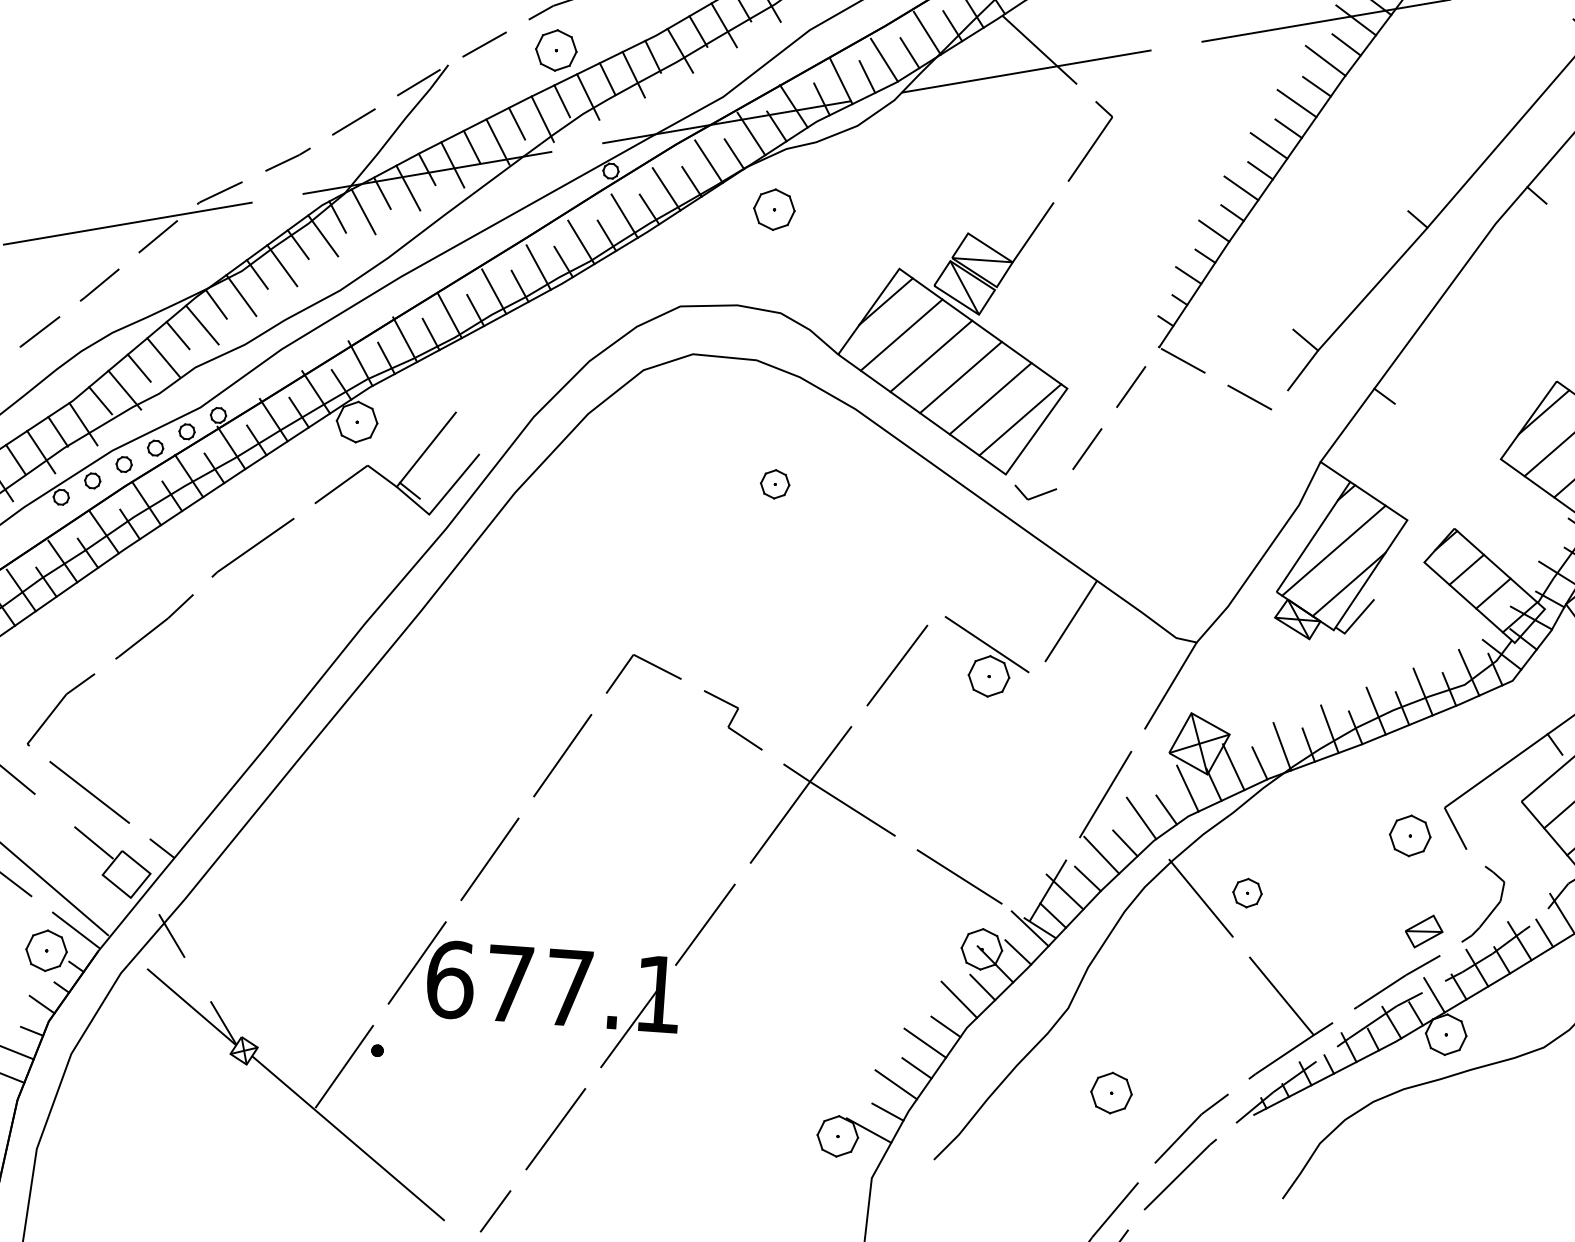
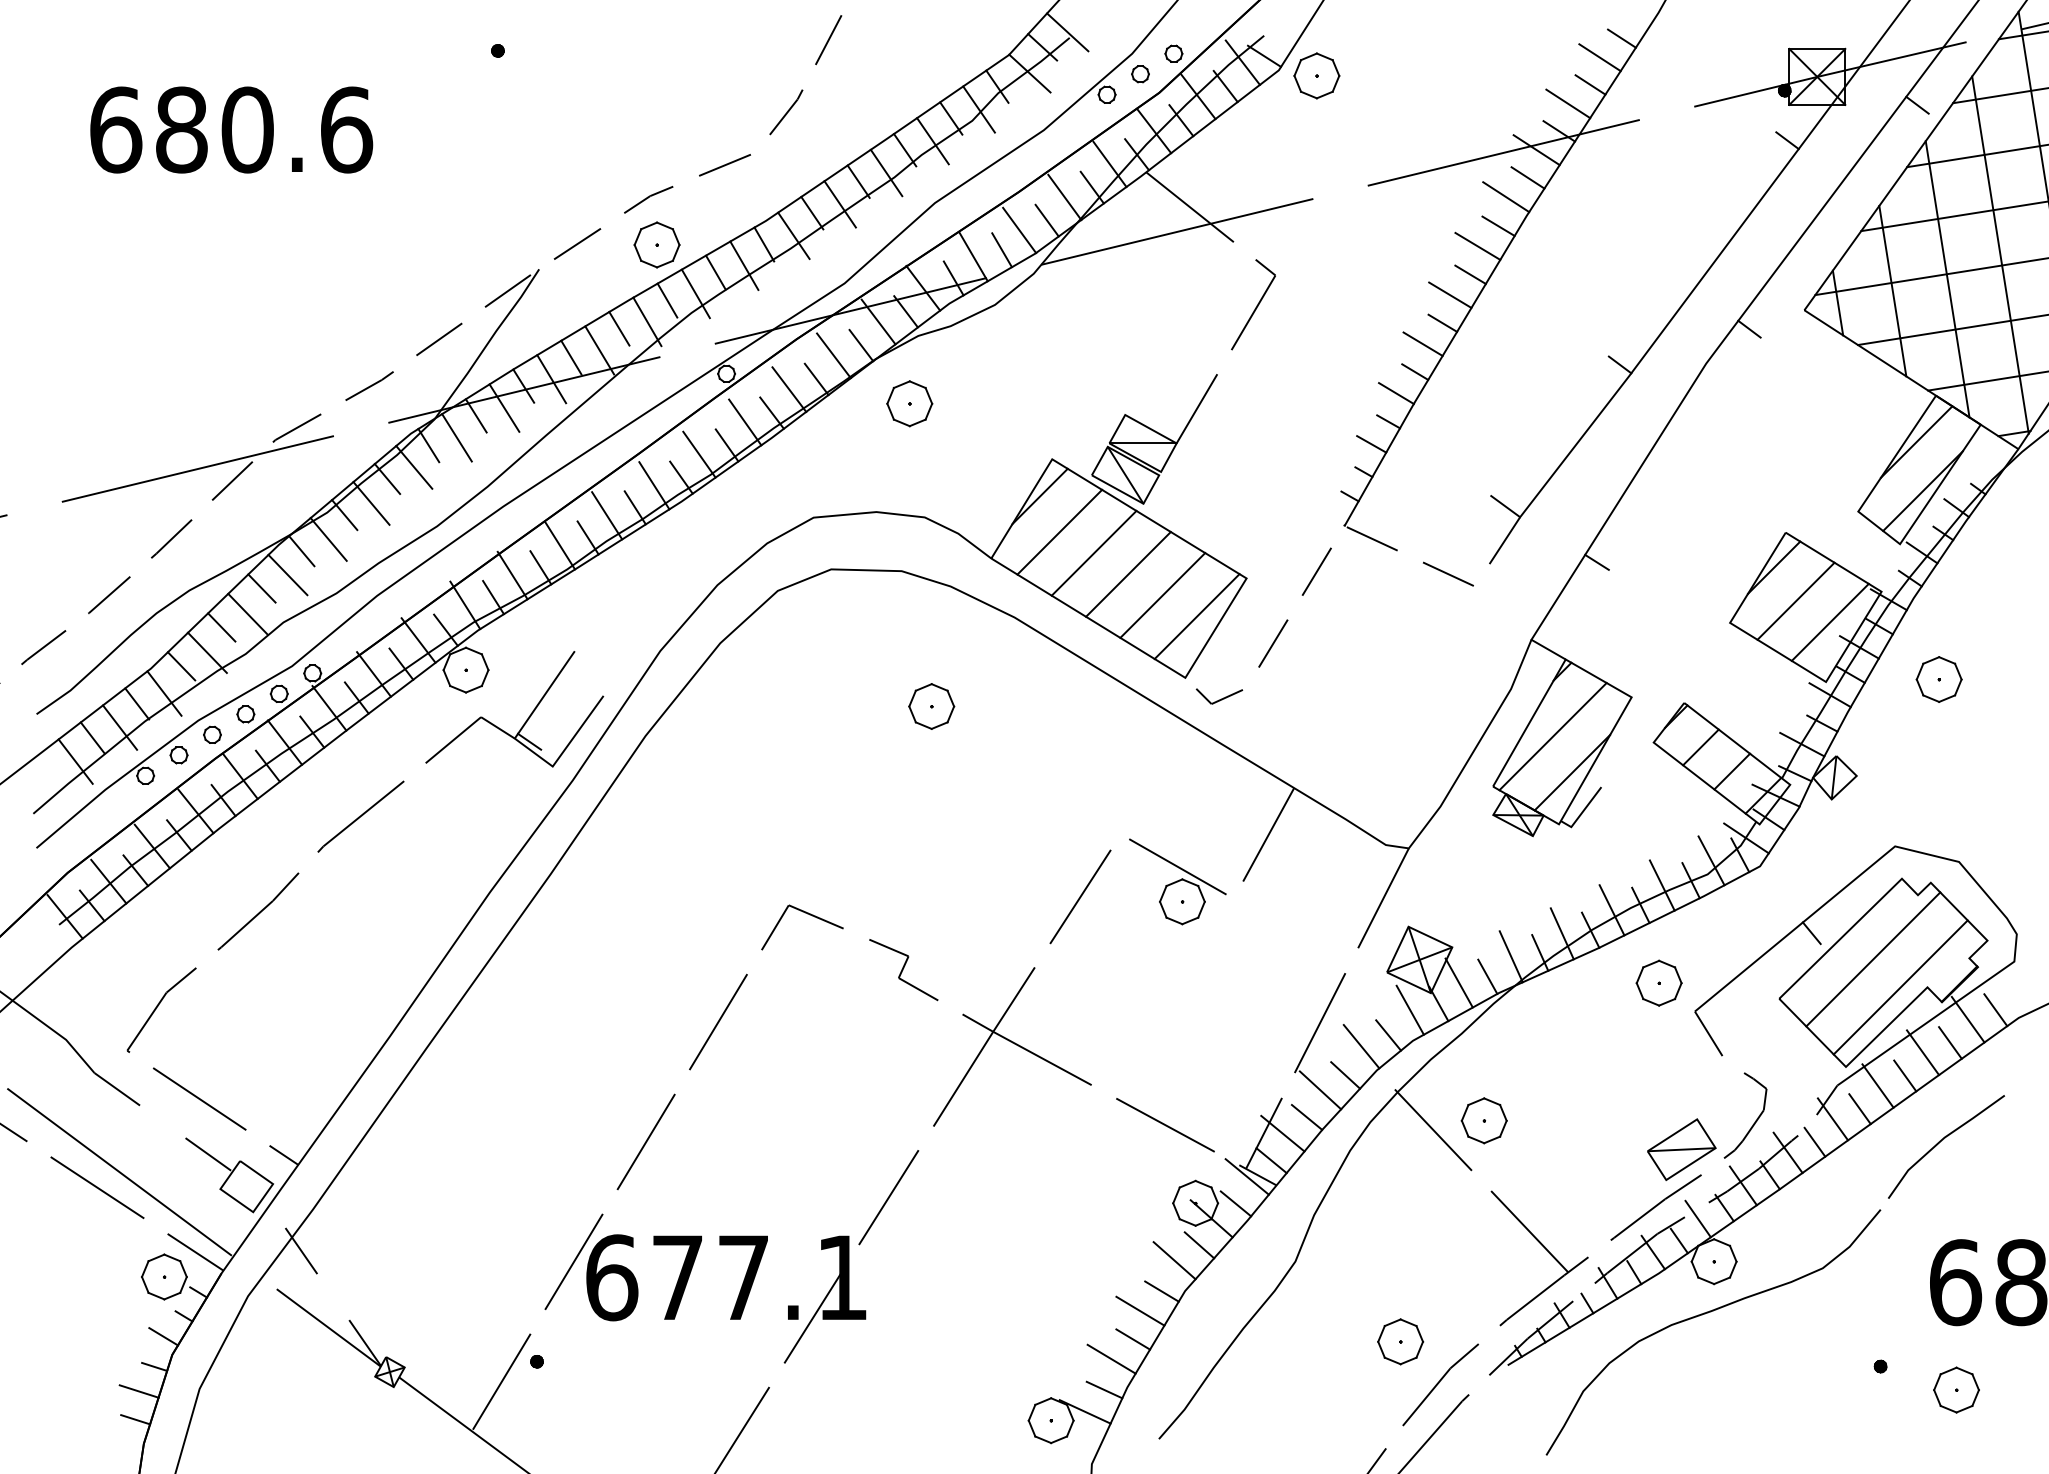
part: (774, 484) -> (931, 706), size x1.43
part: (1409, 835) -> (1658, 982), moved
part: (1246, 892) -> (1483, 1120), size x1.43
part: (1423, 931) -> (1681, 1149), size x1.67
part: (1111, 1092) -> (1400, 1341), moved

